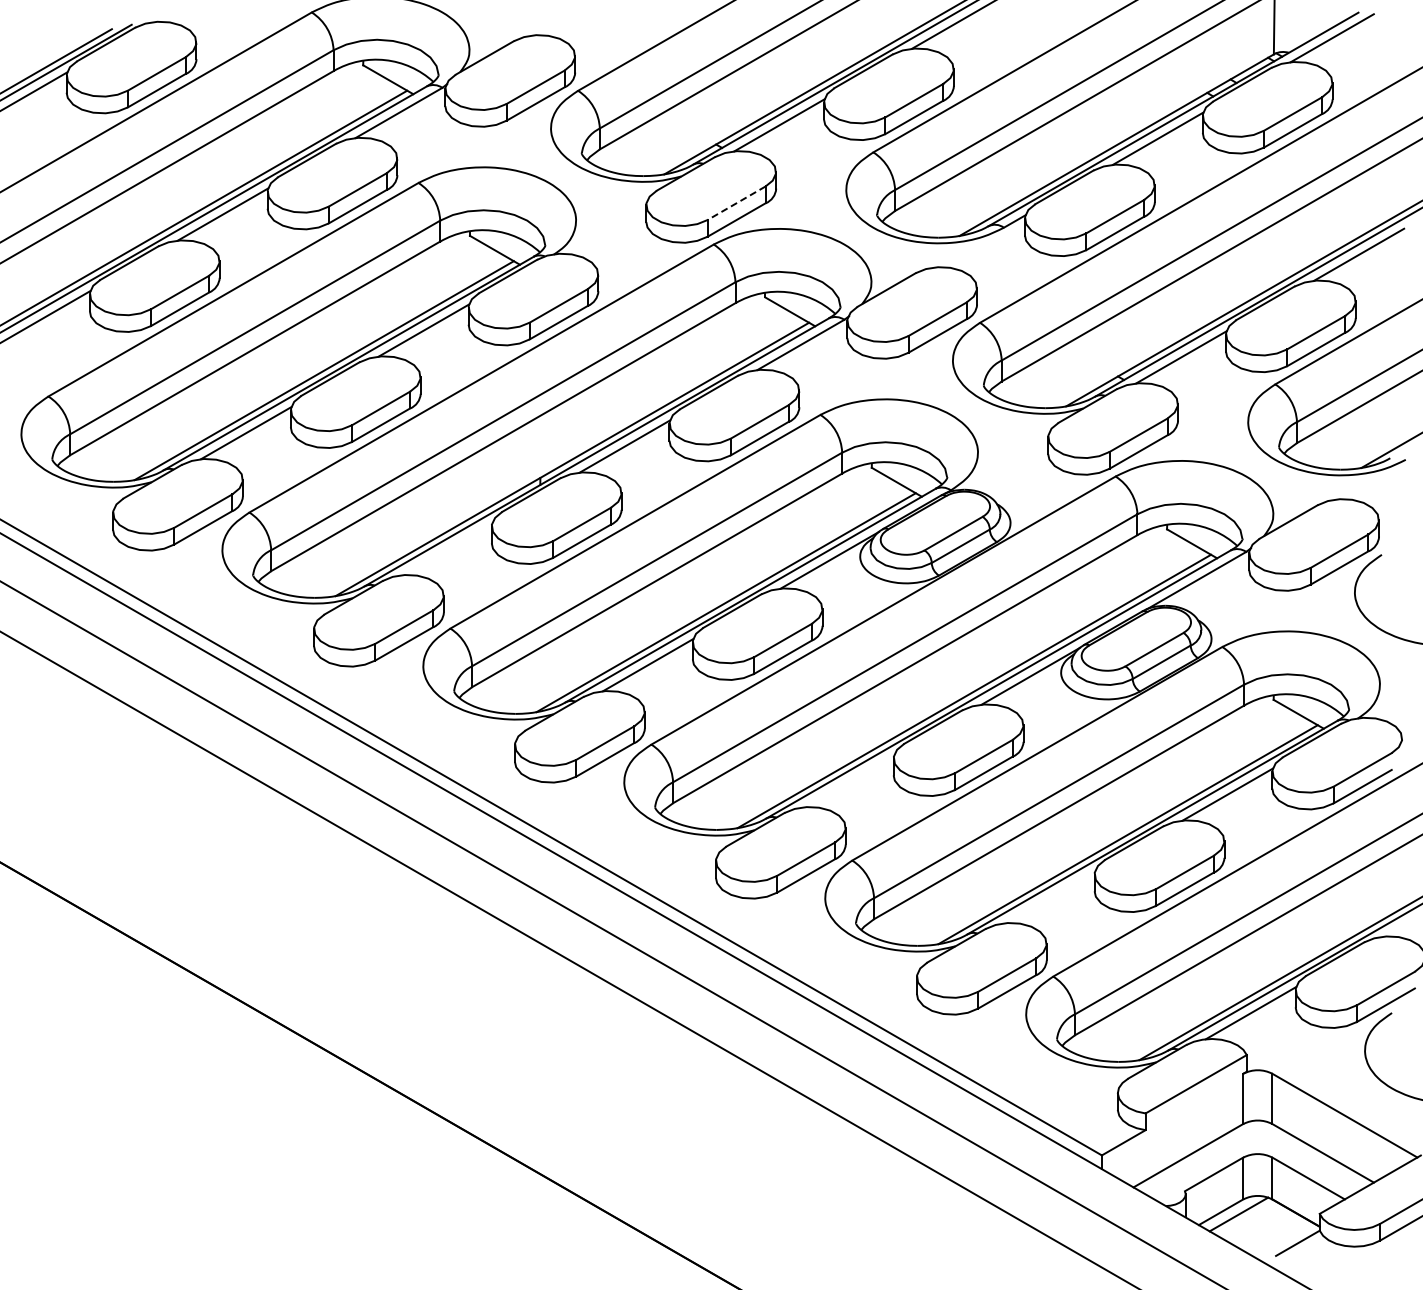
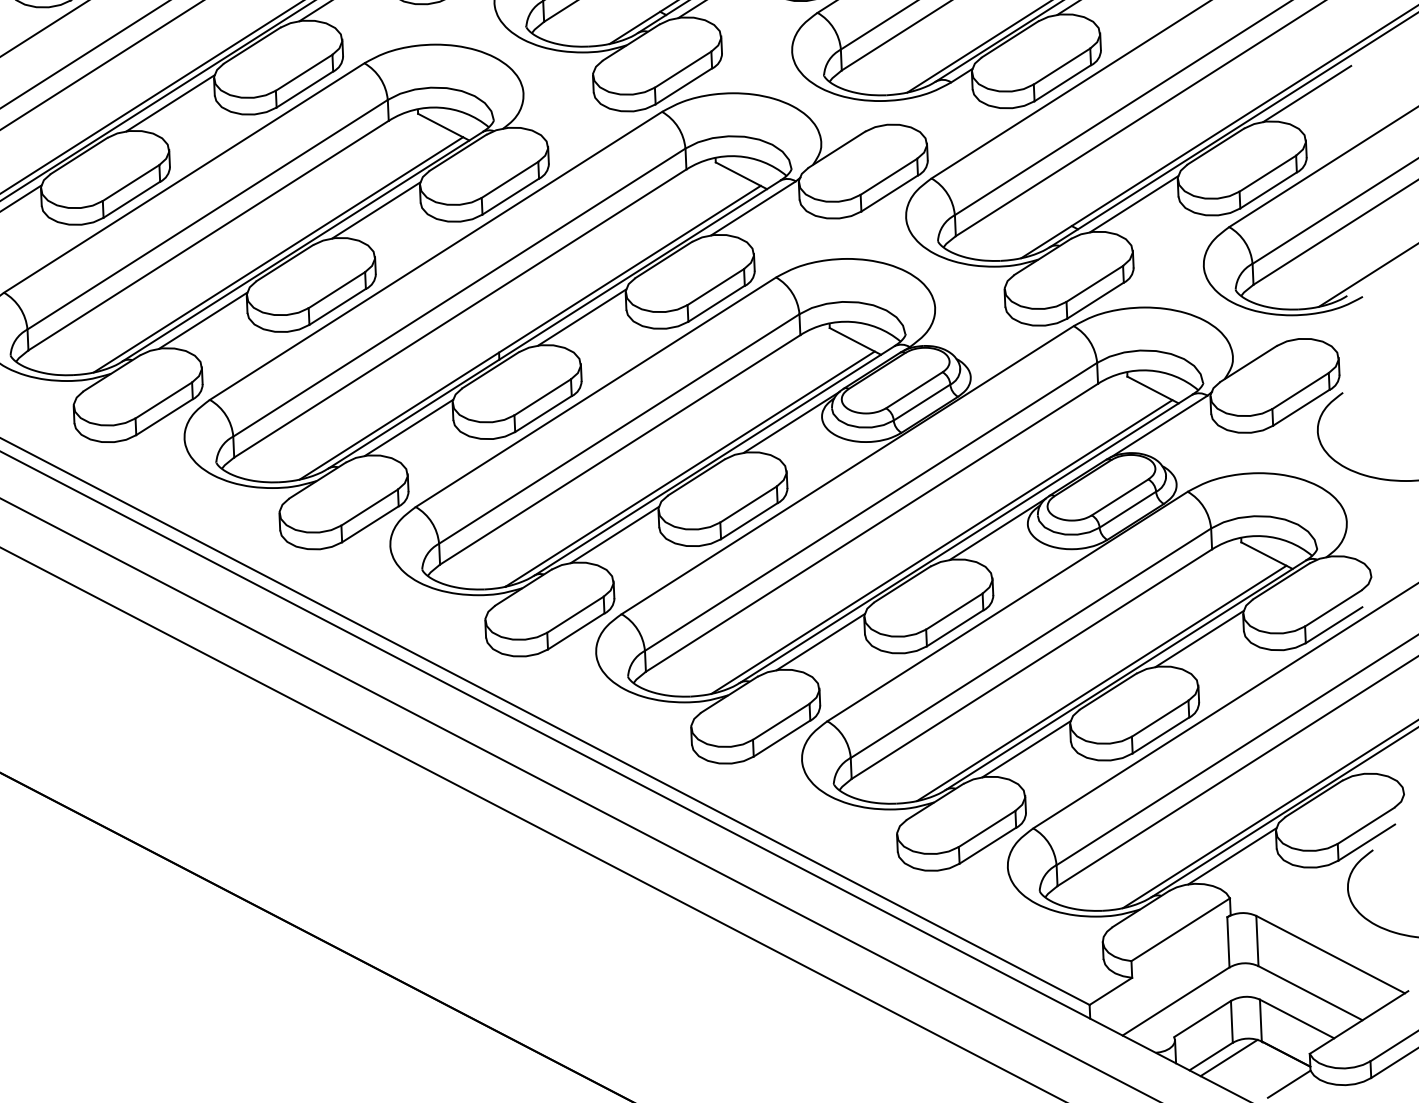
line: (736, 203) -> (683, 69), dashed -> solid
line: (446, 549) -> (408, 428), added
line: (848, 781) -> (820, 642), added
line: (1049, 897) -> (1026, 749), added

